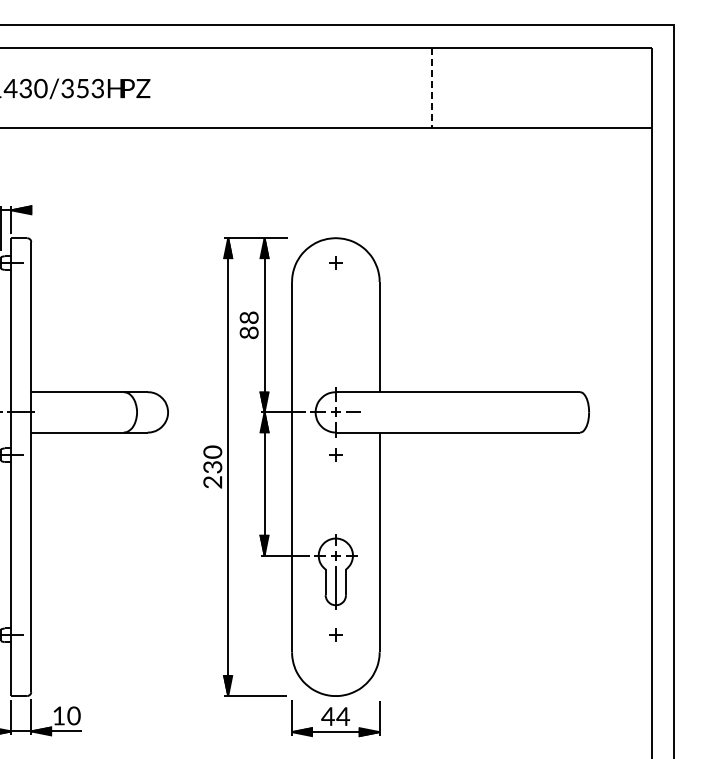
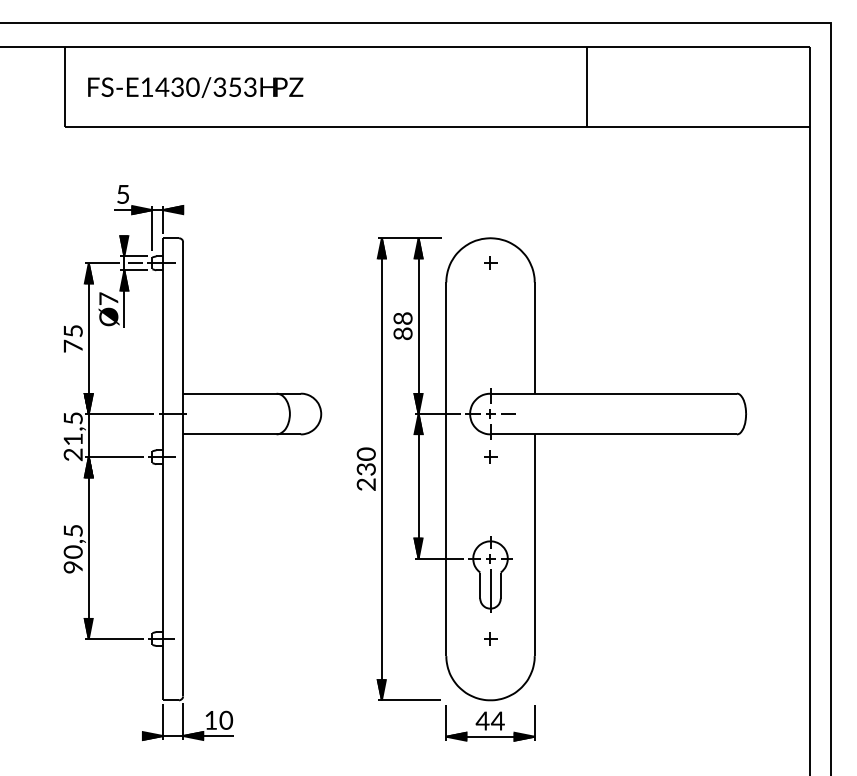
line: (431, 88) -> (587, 87), dashed -> solid

